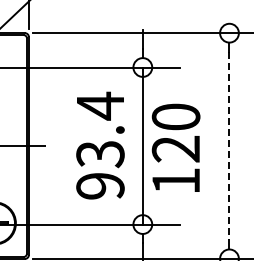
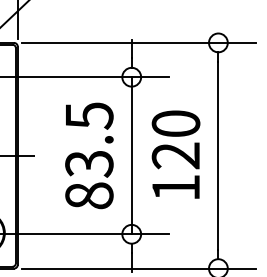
text: (100, 145) -> (89, 155), 93.4 -> 83.5
line: (229, 146) -> (218, 156), dashed -> solid
text: (175, 147) -> (175, 154), moved

